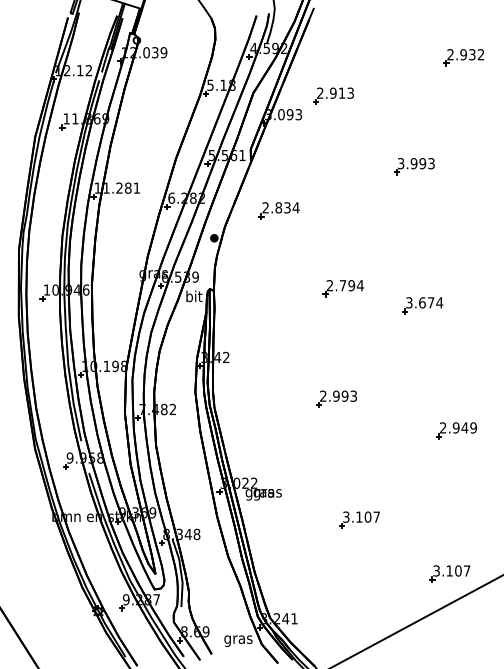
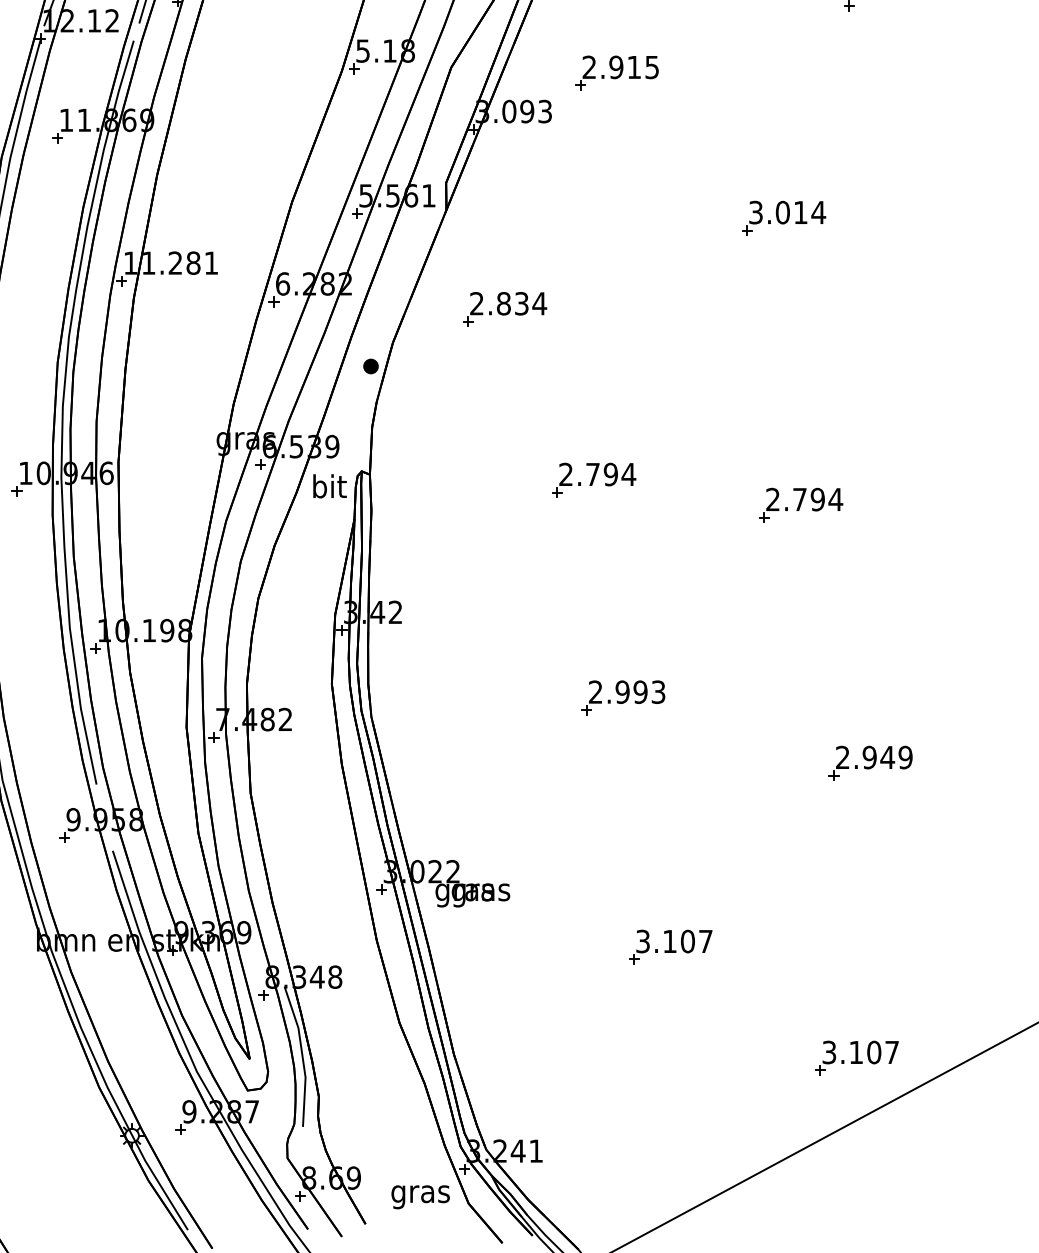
text: (350, 92) -> (651, 65), 2.913 -> 2.915
text: (422, 163) -> (800, 212), 3.993 -> 3.014
part: (342, 288) -> (591, 480), moved
text: (420, 302) -> (796, 498), 3.674 -> 2.794

